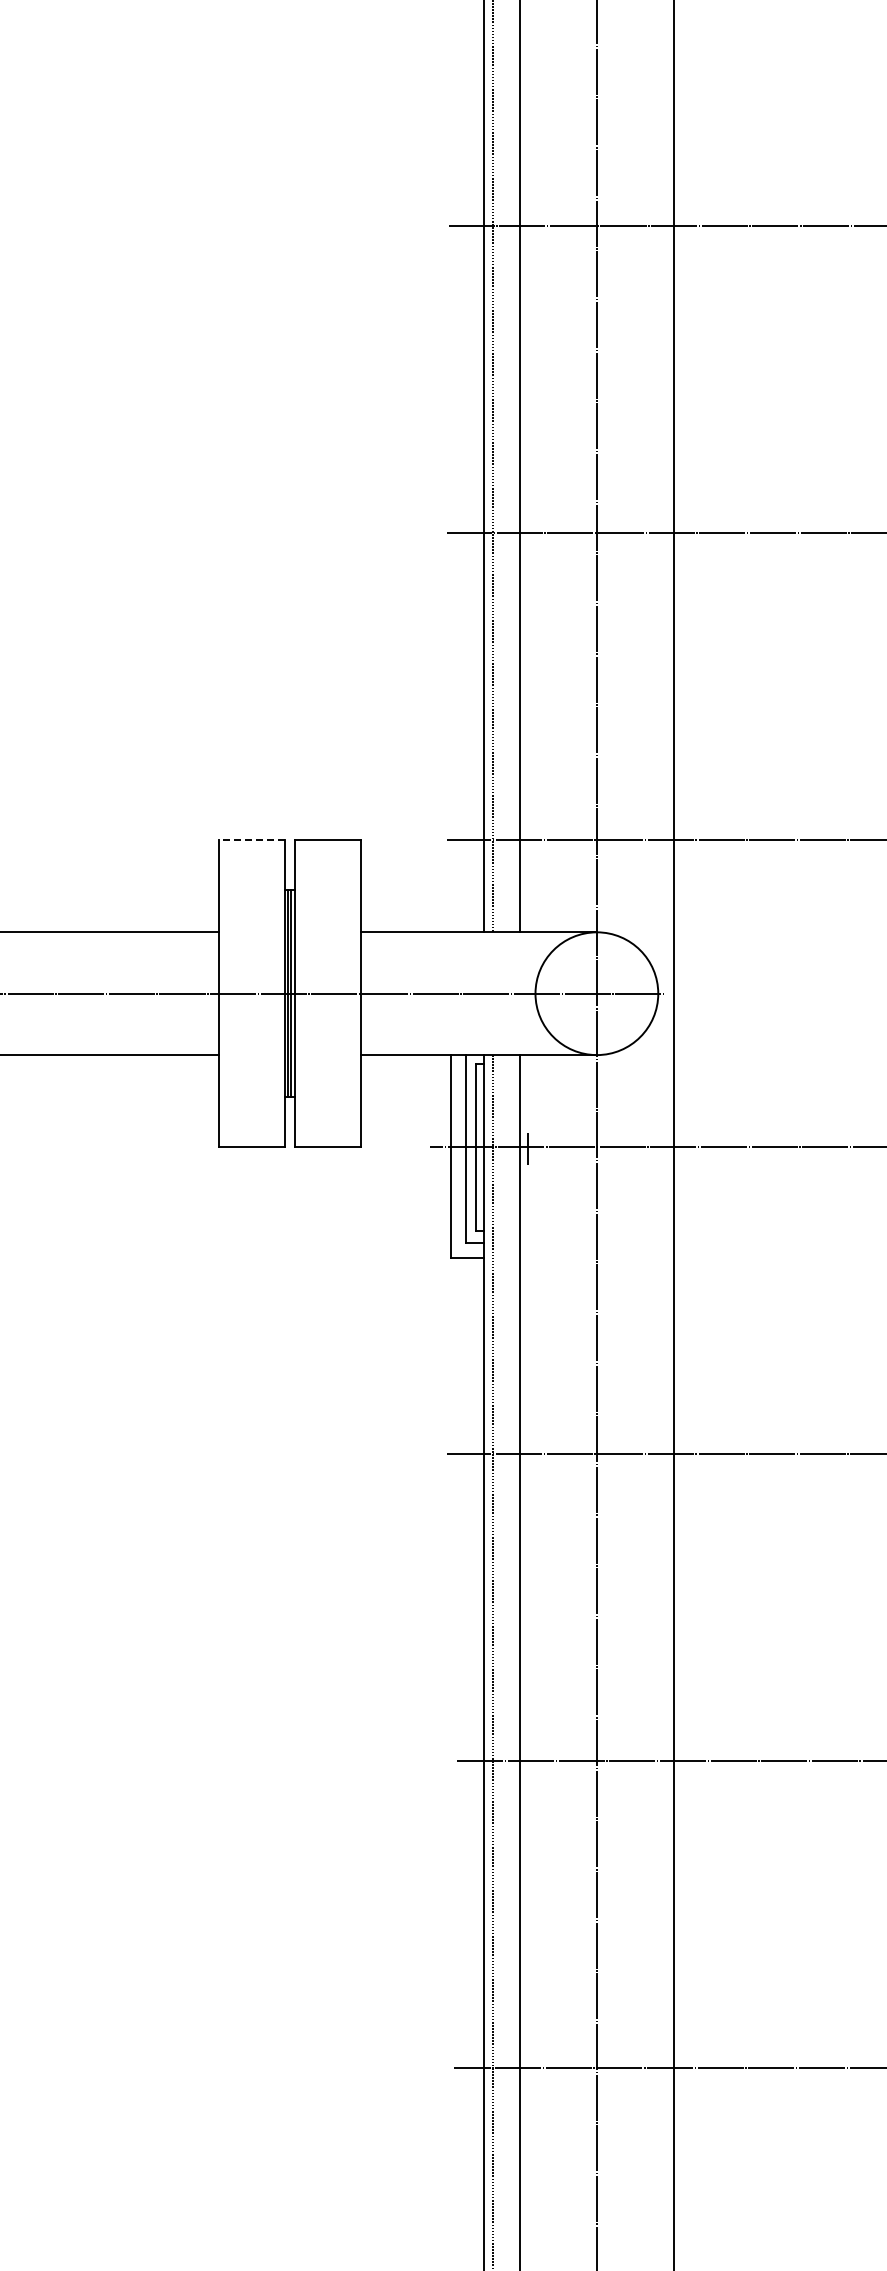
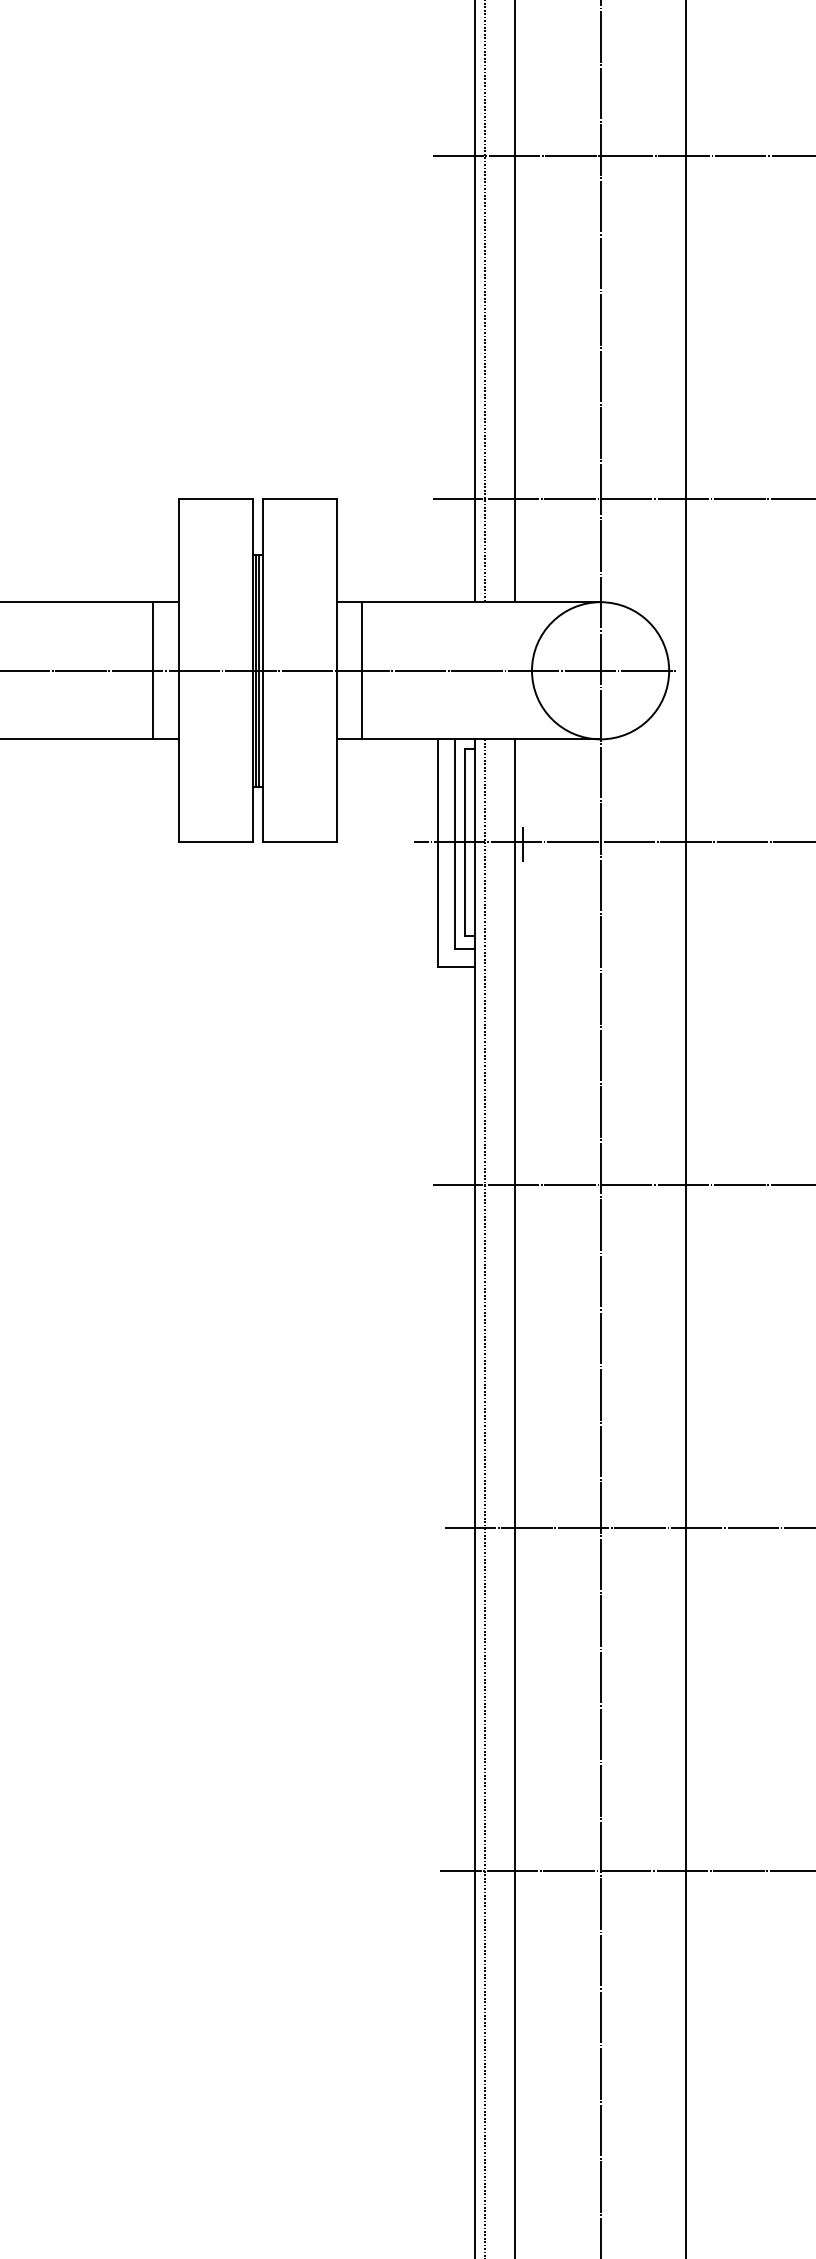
line: (252, 840) -> (215, 499), dashed -> solid
line: (196, 993) -> (153, 670), added
line: (383, 993) -> (362, 670), added

